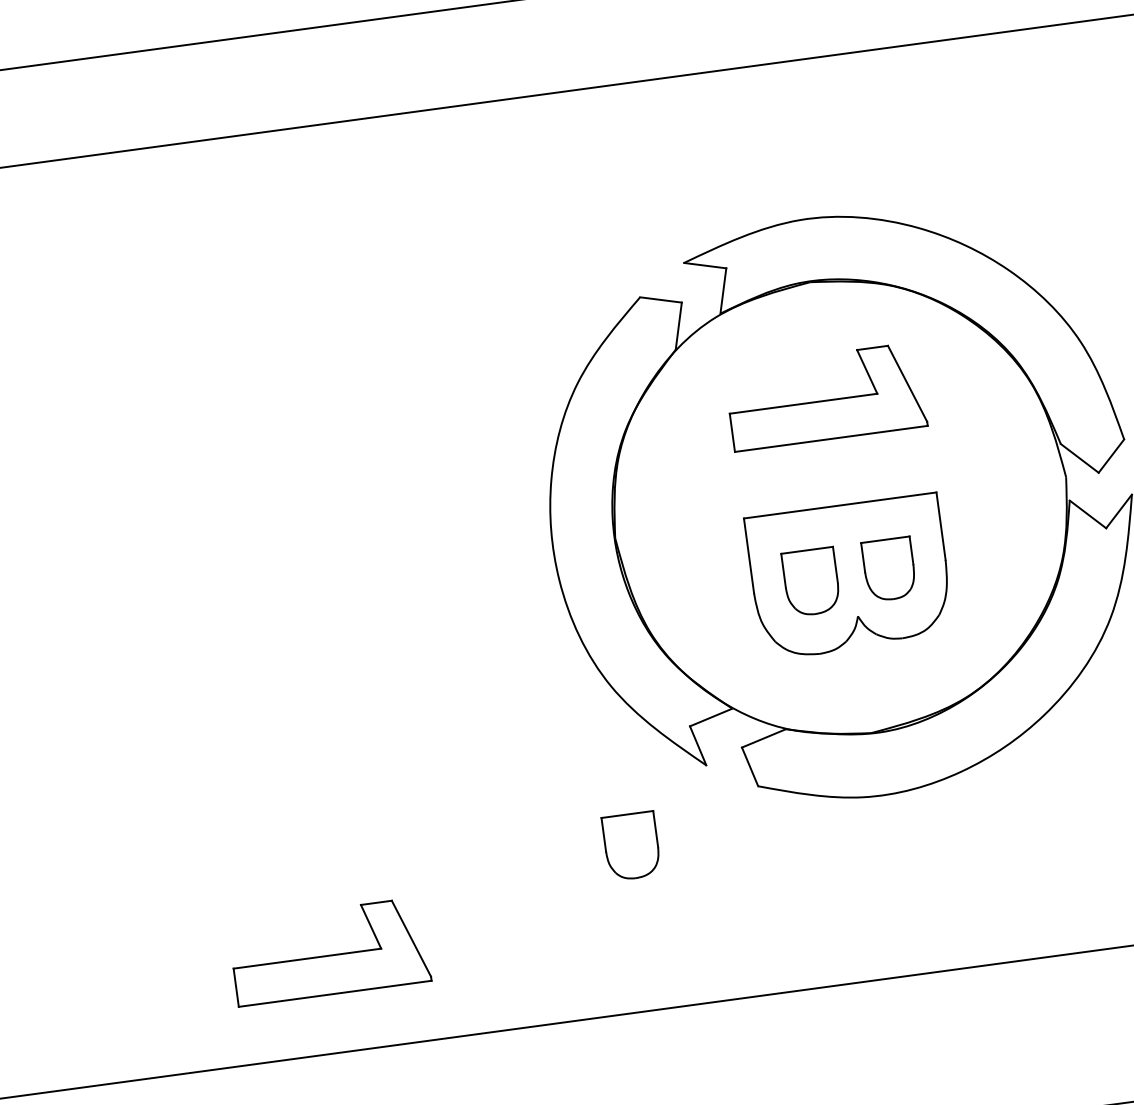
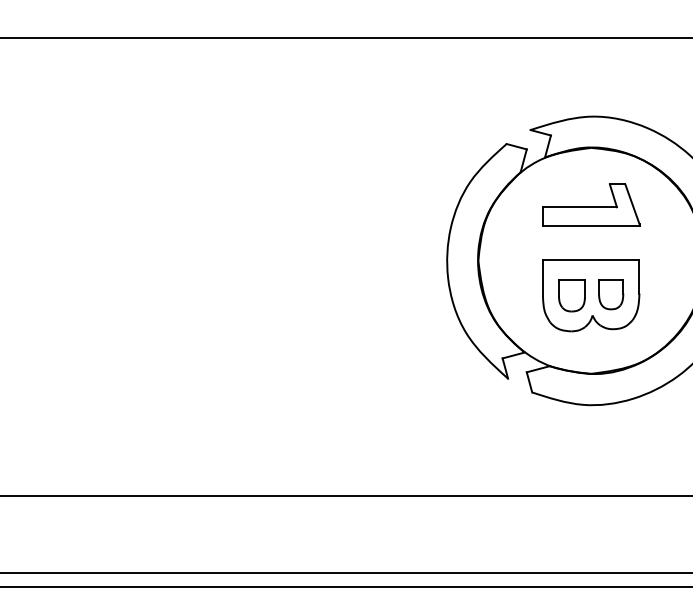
part: (630, 846) -> (465, 413), removed
part: (329, 950) -> (310, 444), removed

